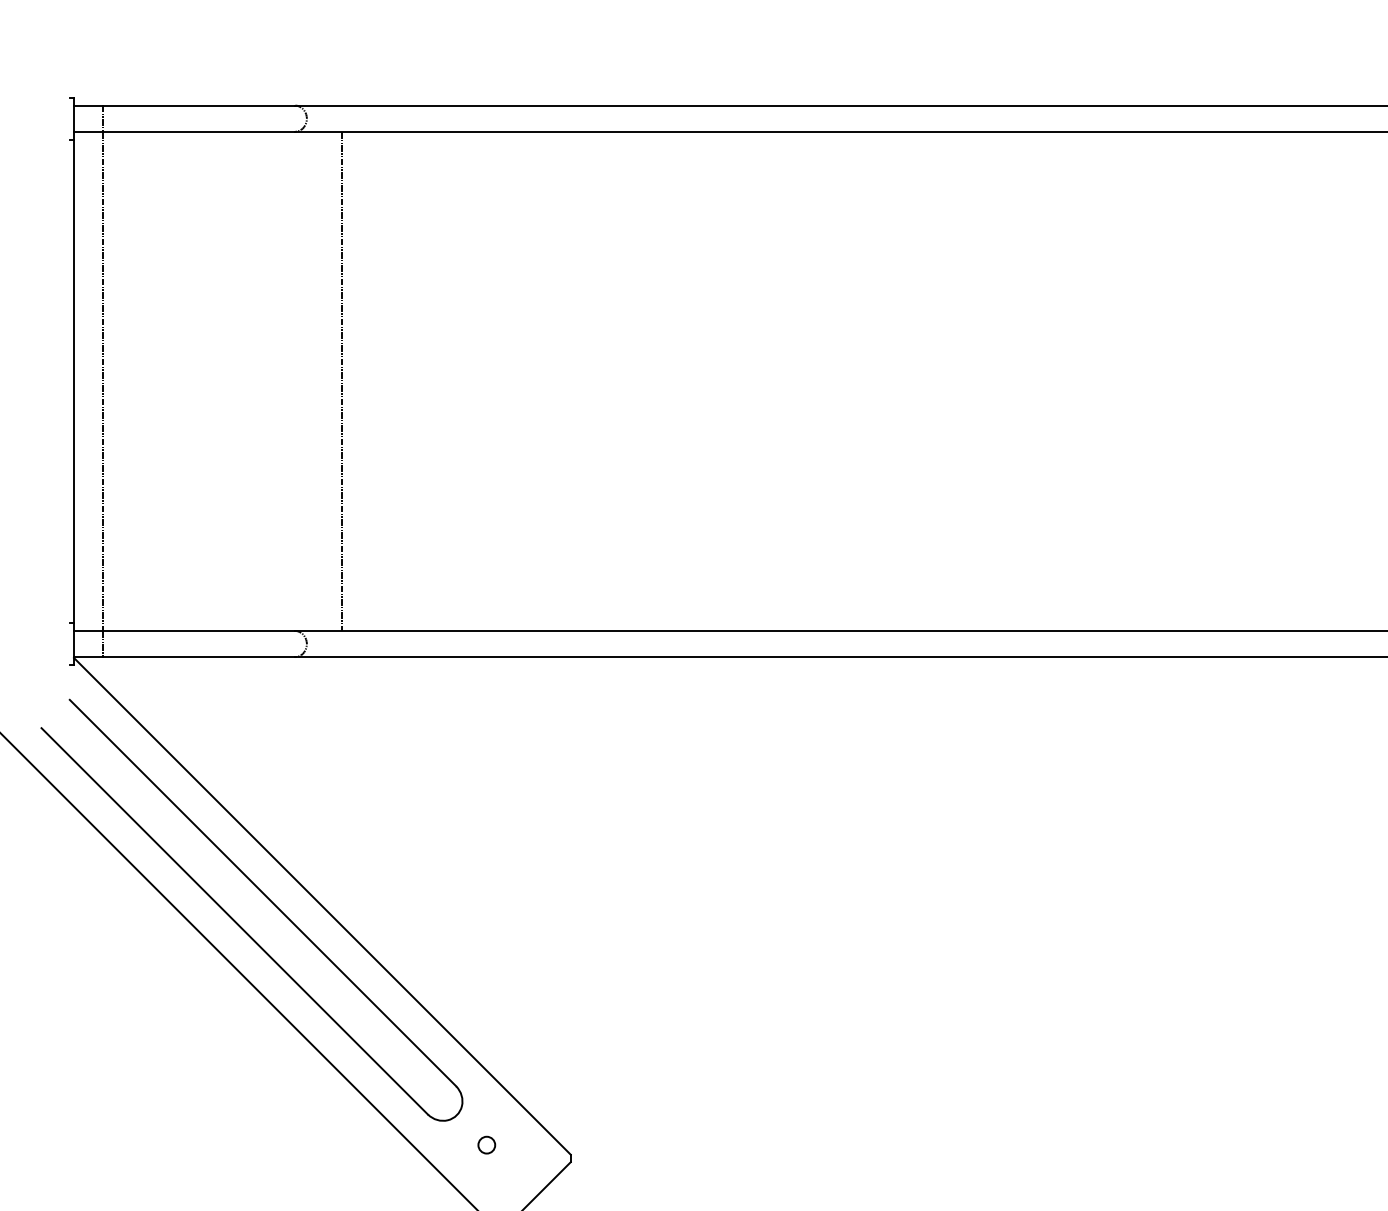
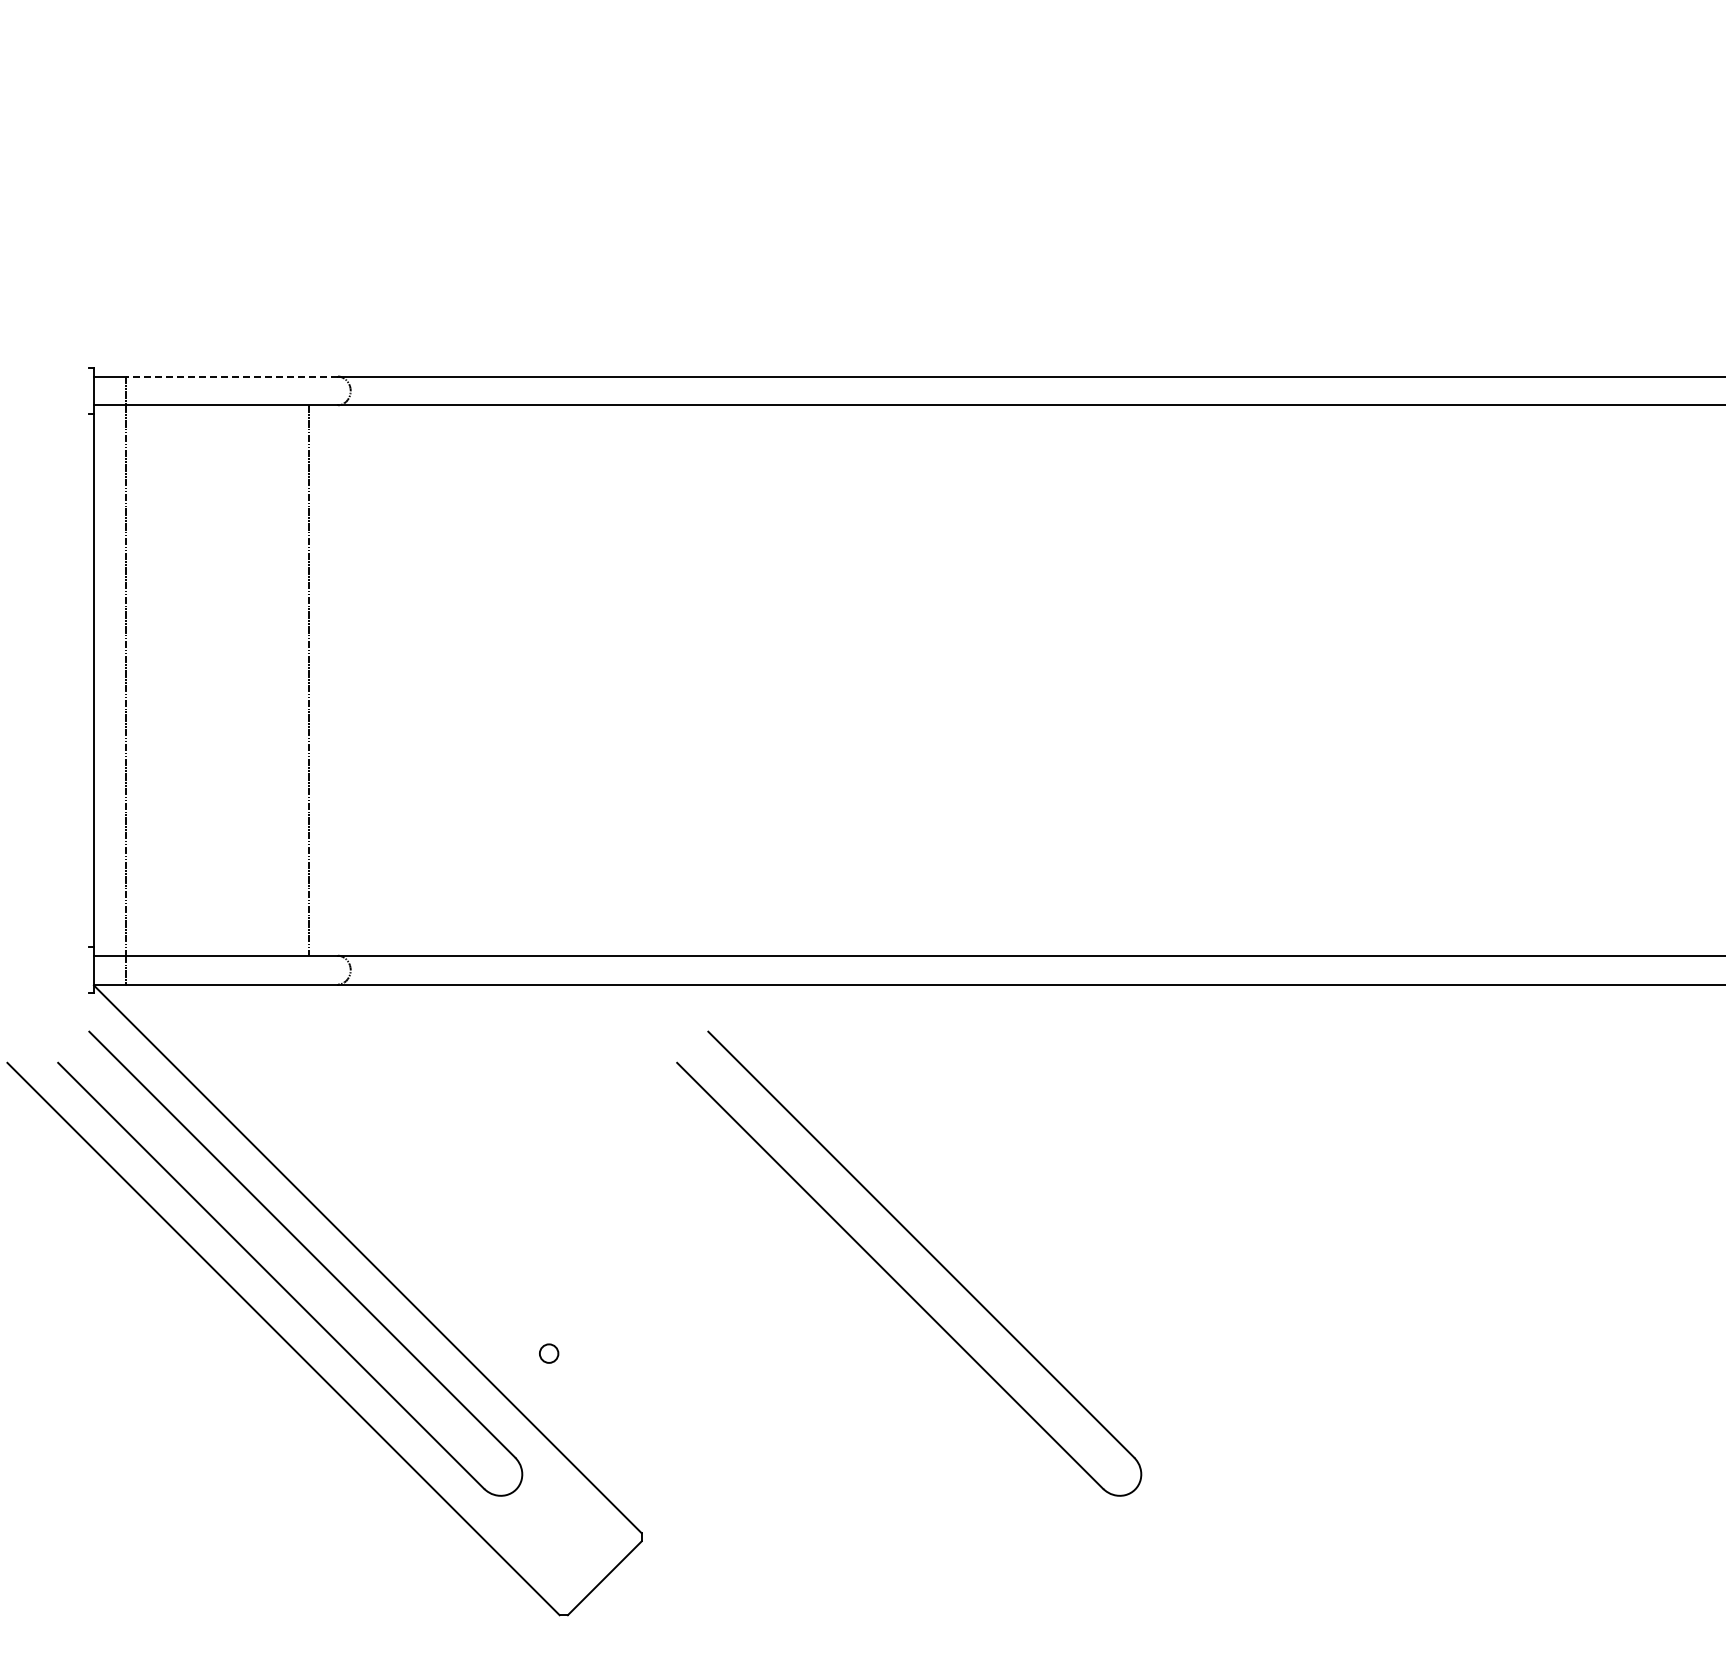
line: (198, 105) -> (231, 376), solid -> dashed
line: (342, 381) -> (309, 680), moved
part: (826, 896) -> (923, 1248), added
circle: (487, 1145) -> (549, 1353), moved

